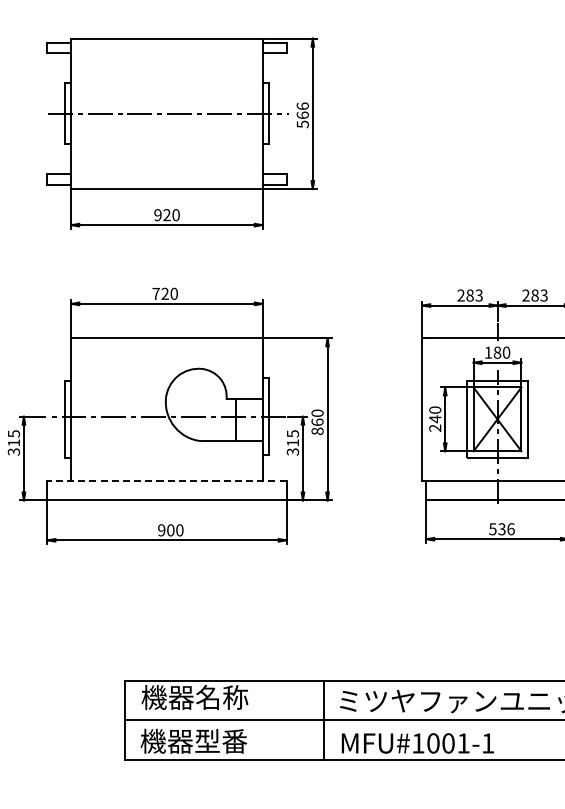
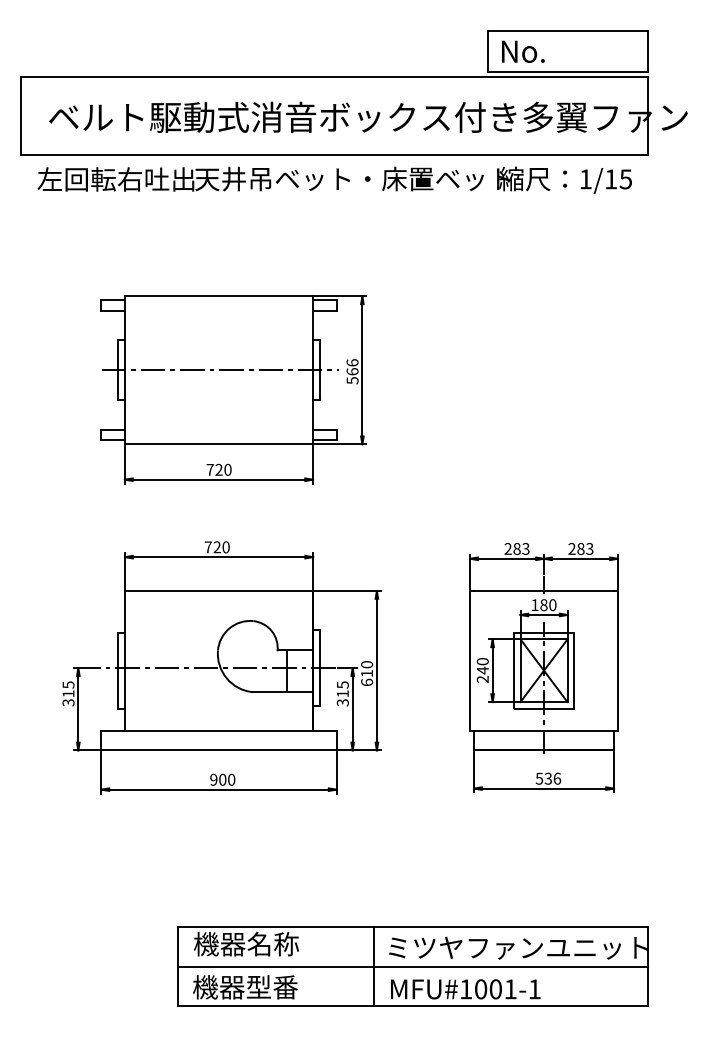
text: (157, 214) -> (209, 469), 920 -> 720
text: (318, 426) -> (367, 677), 860 -> 610
line: (167, 480) -> (219, 730), dashed -> solid

